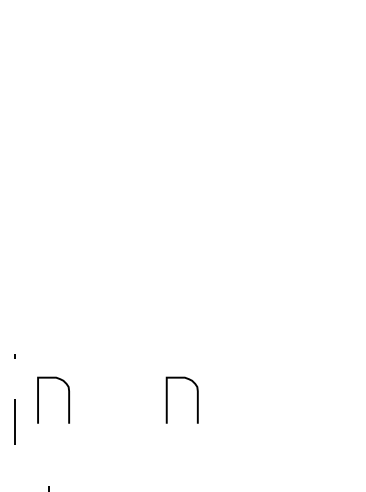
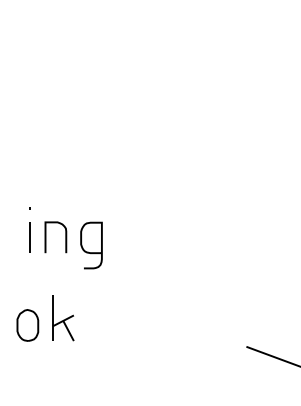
curve: (168, 400) -> (132, 237), removed
line: (14, 421) -> (29, 237), moved
curve: (102, 421) -> (88, 251), added

